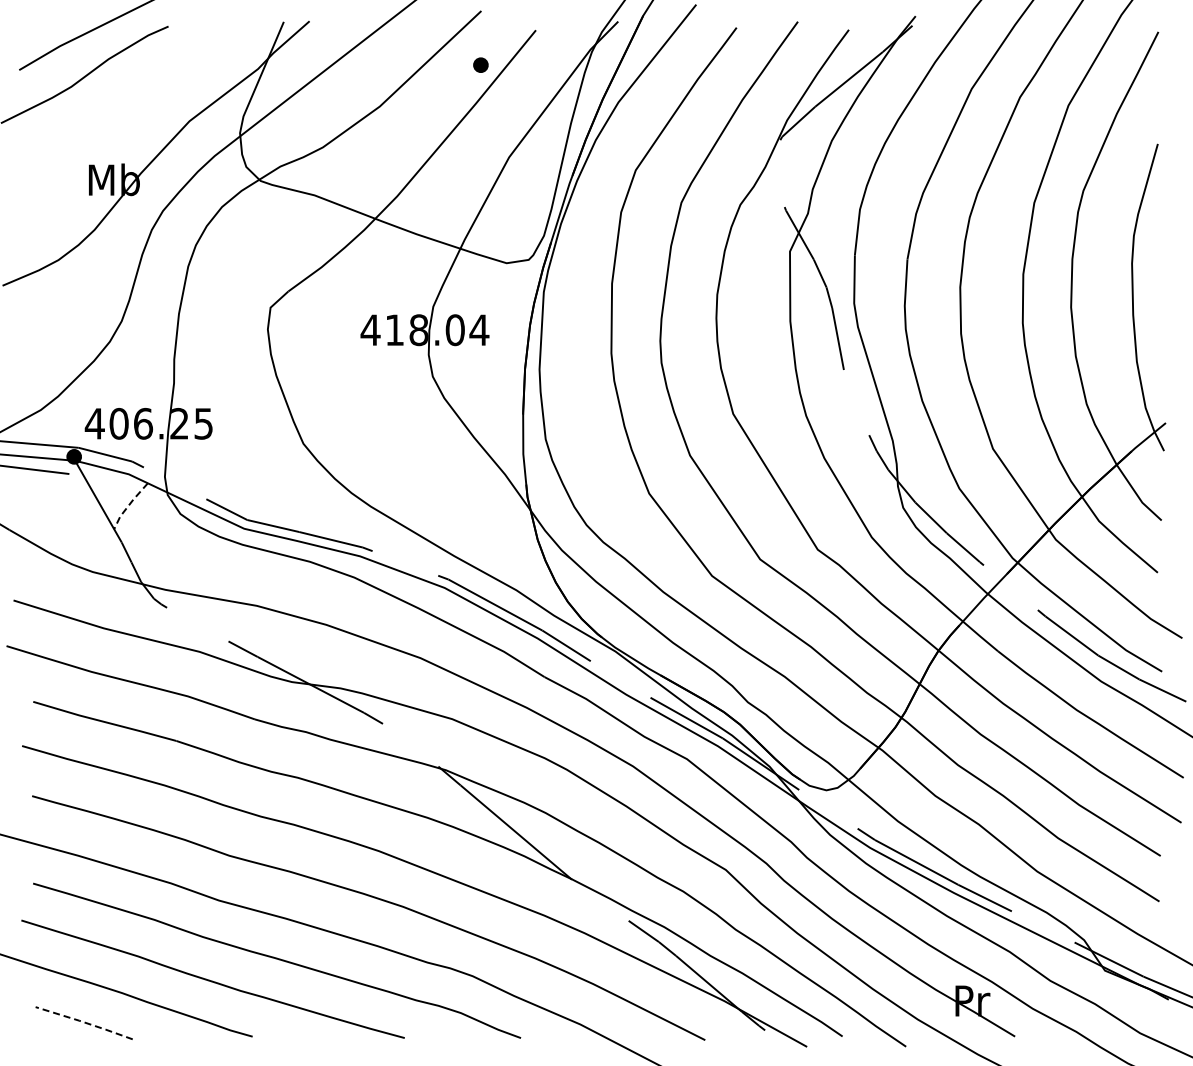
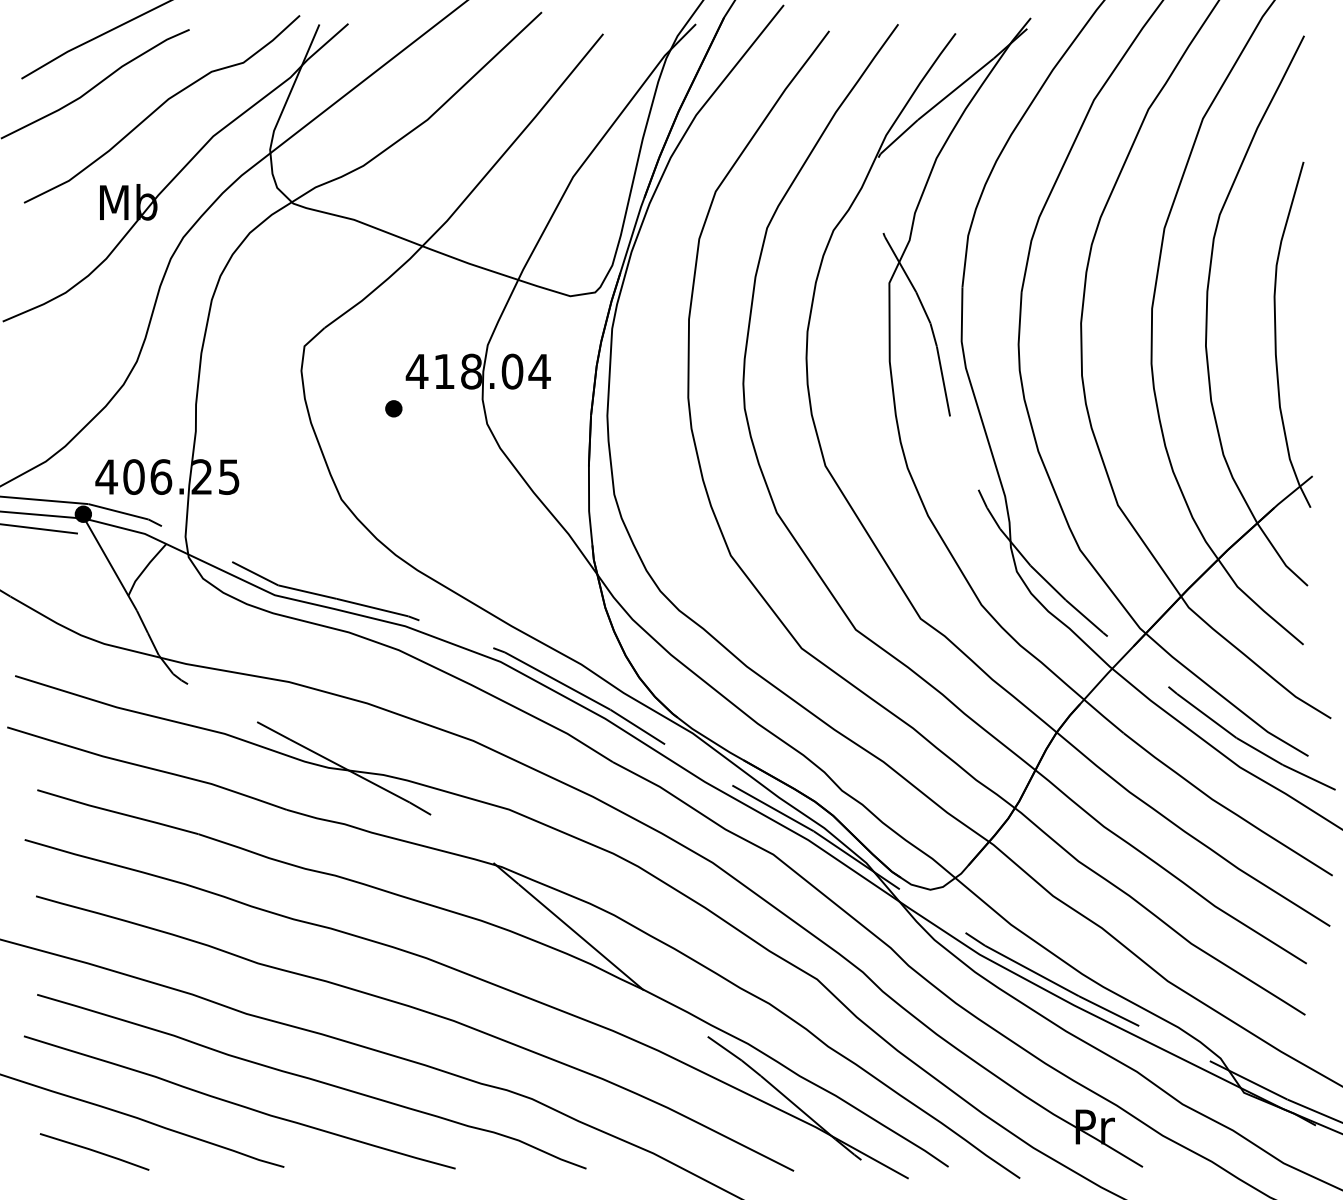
part: (480, 64) -> (393, 408), moved
curve: (142, 95) -> (160, 107), added
line: (128, 505) -> (144, 569), dashed -> solid
line: (84, 1022) -> (94, 1151), dashed -> solid

